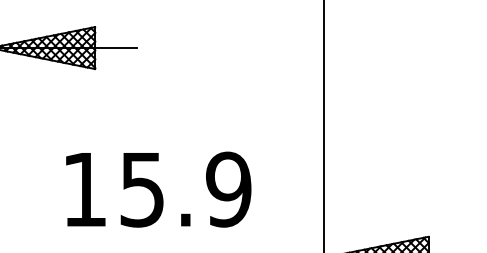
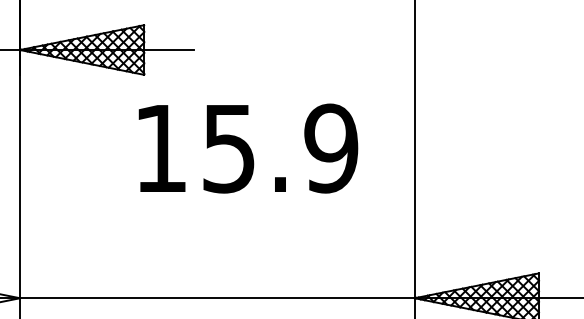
text: (158, 189) -> (248, 148), moved

